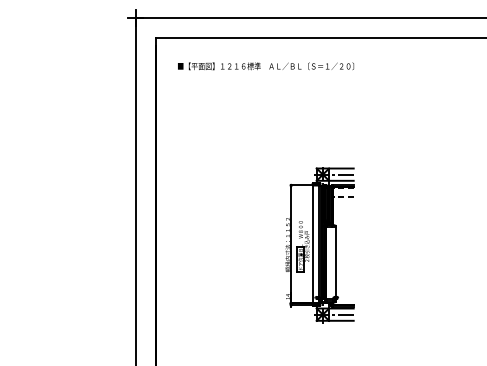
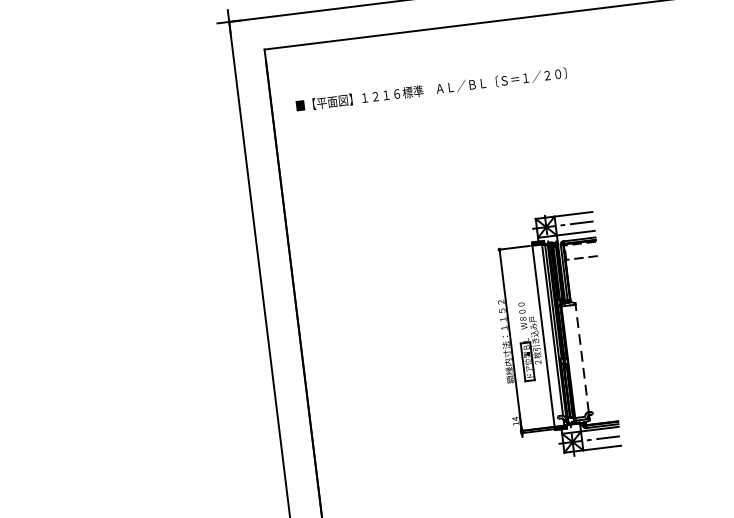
text: (266, 66) -> (432, 89), moved
line: (335, 261) -> (581, 358), solid -> dashed

